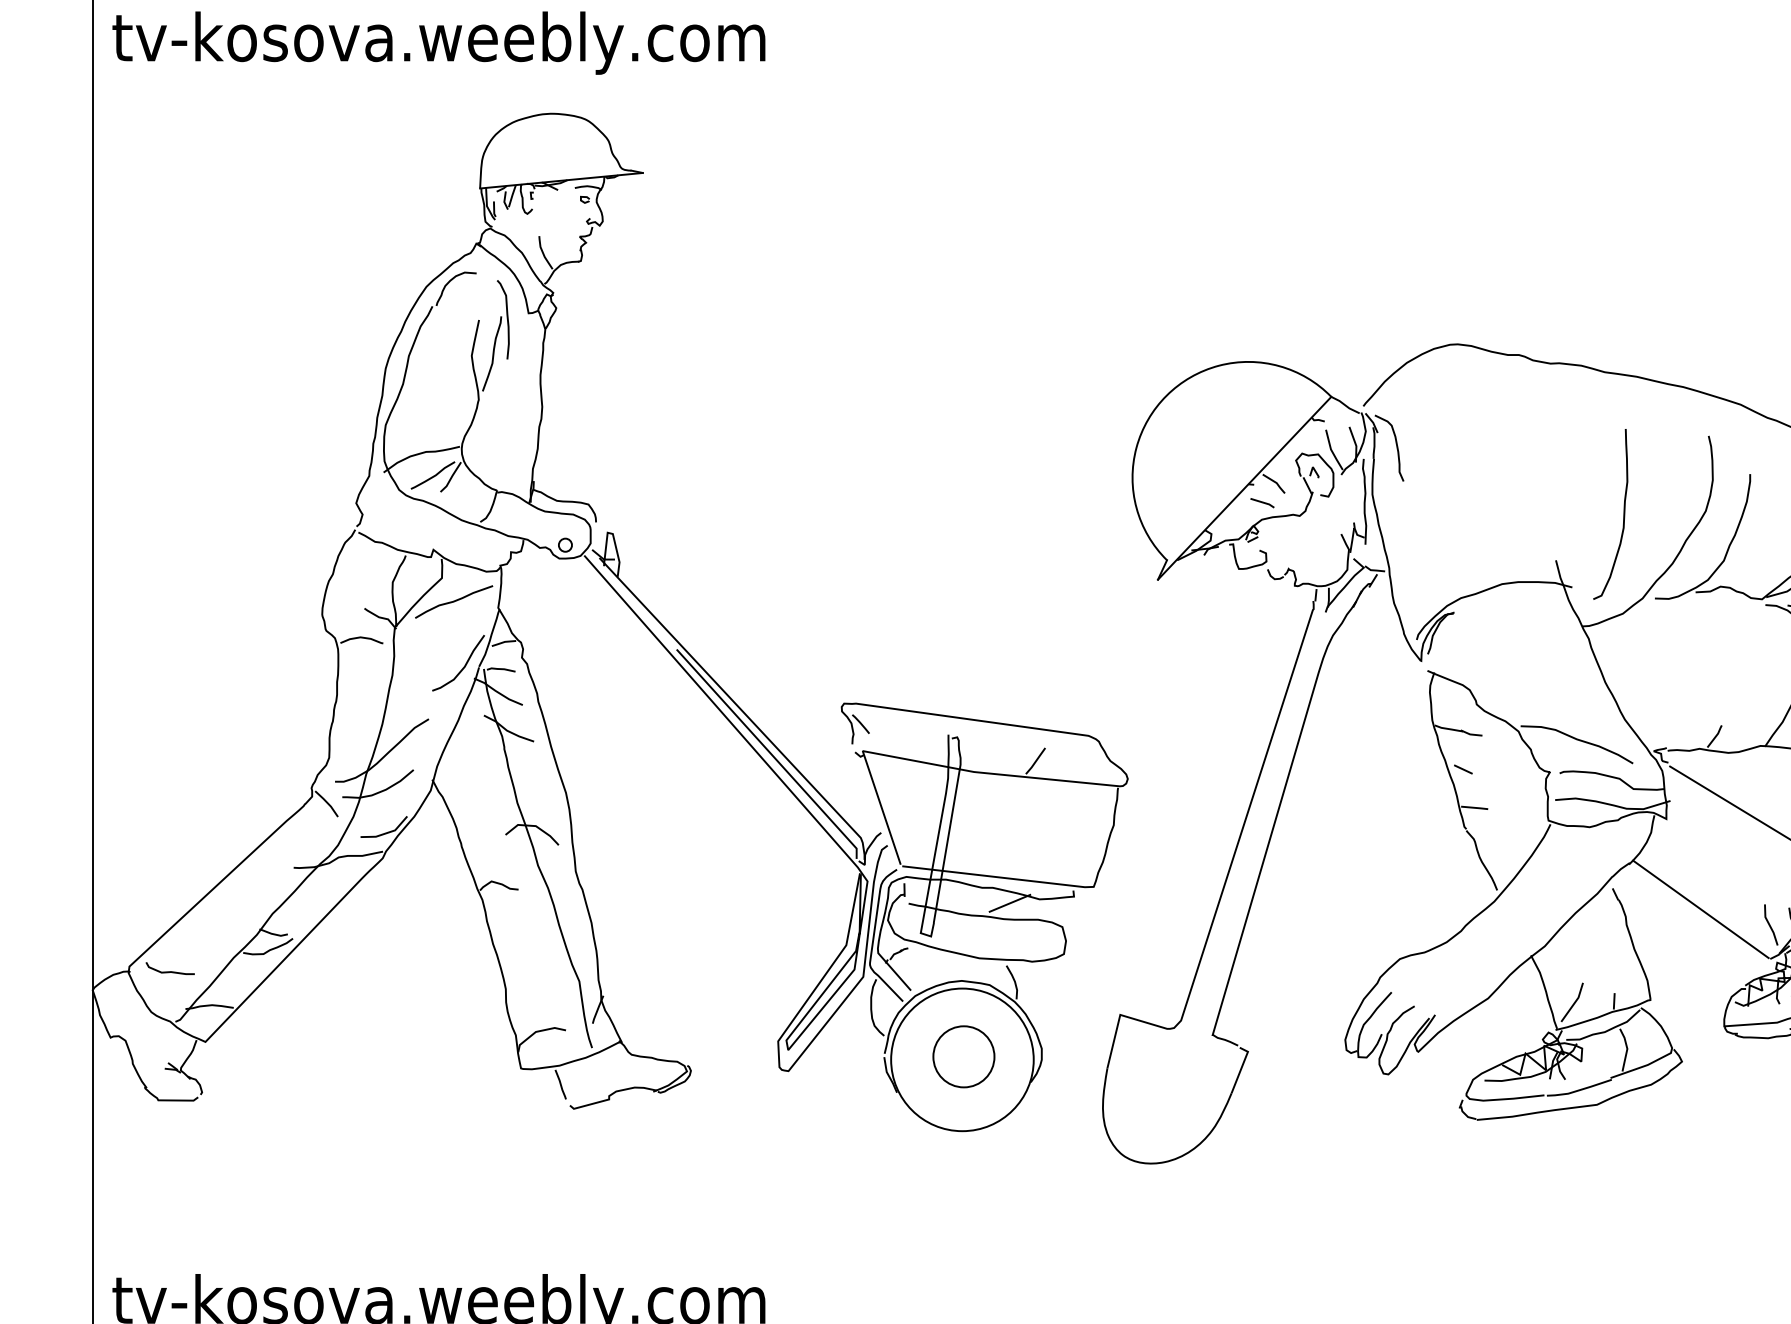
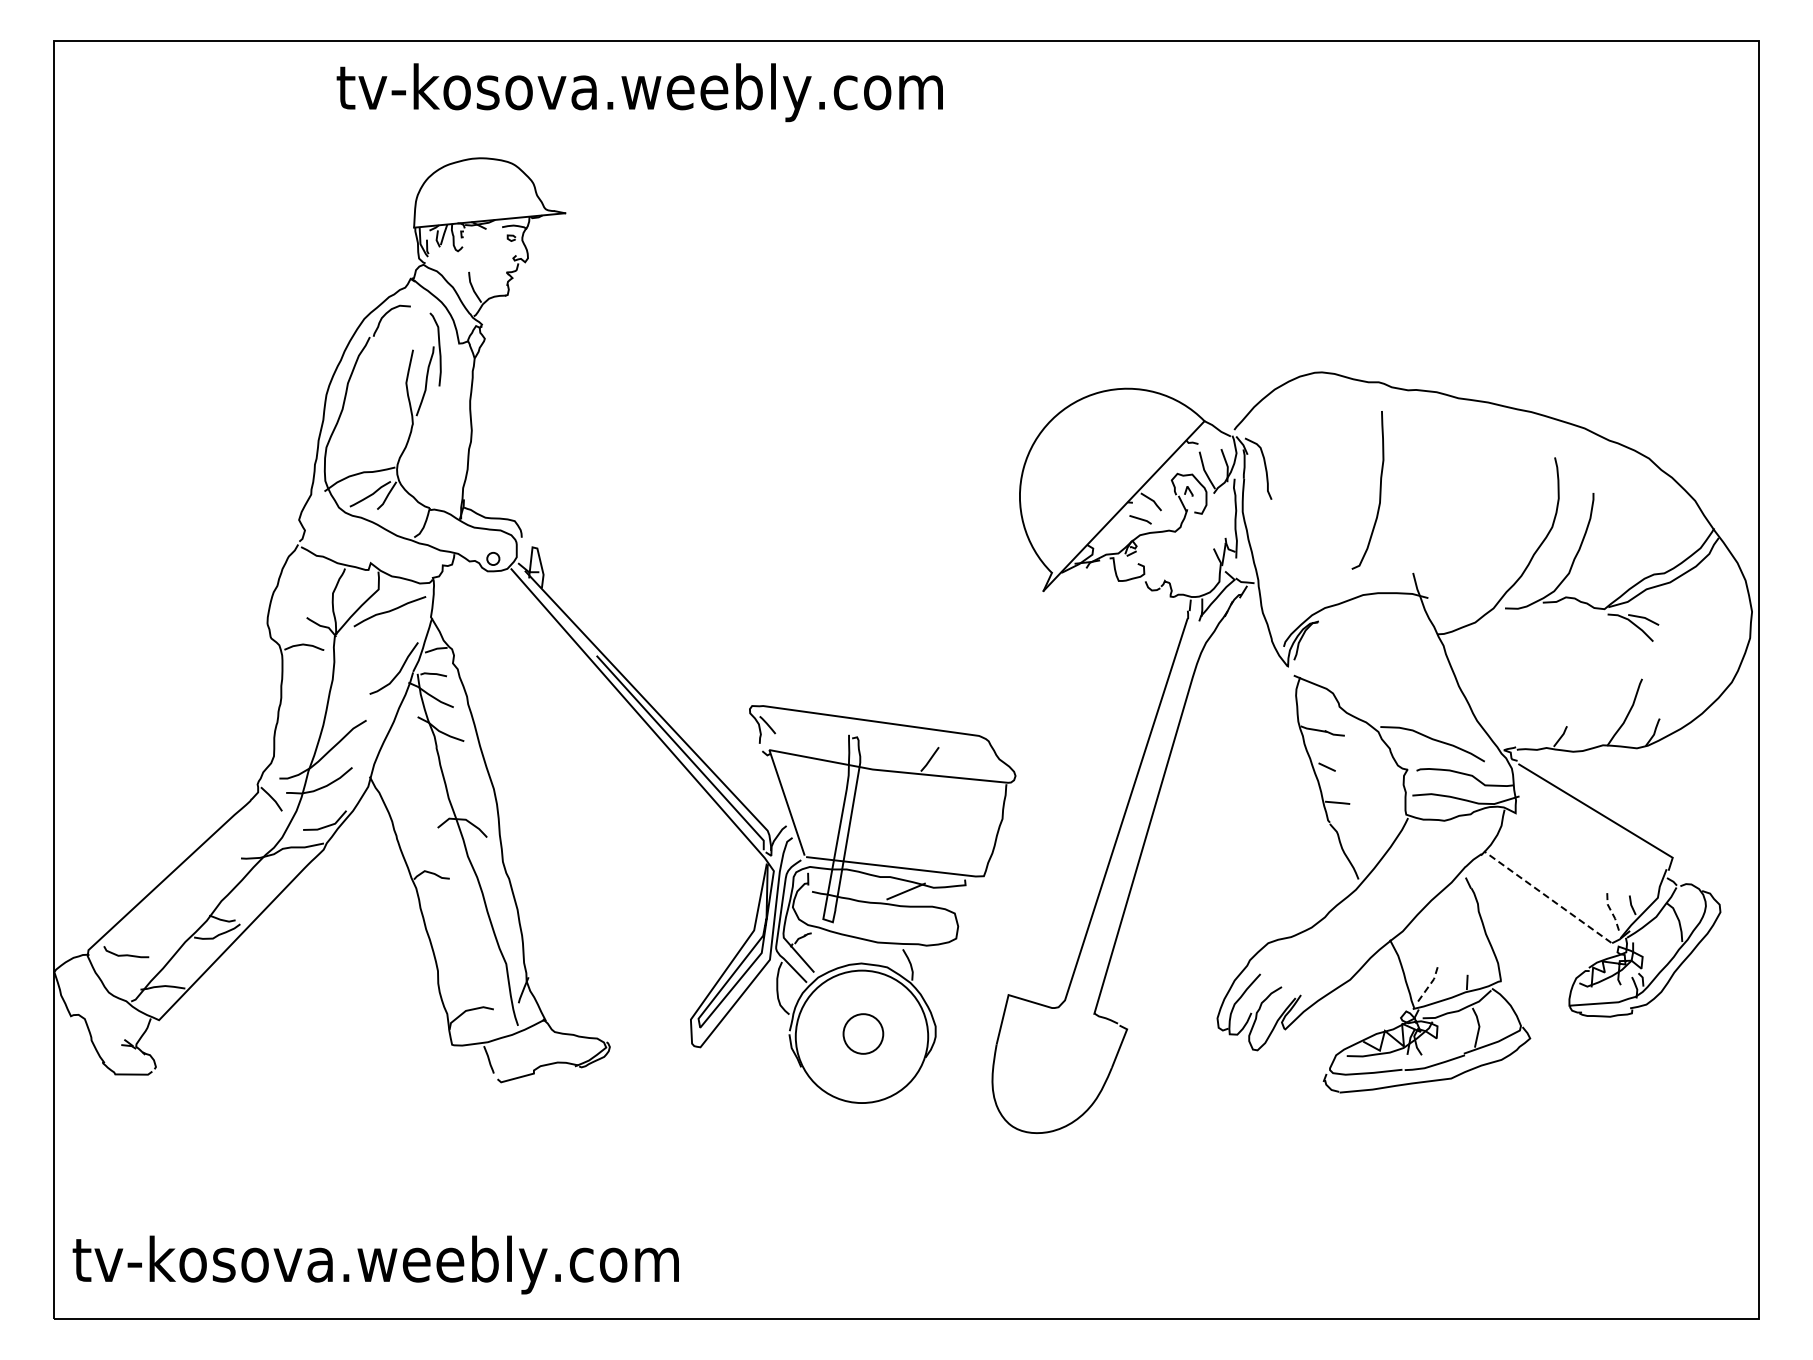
text: (438, 42) -> (639, 92), moved
curve: (1623, 514) -> (1379, 490), moved
line: (1700, 908) -> (1547, 896), solid -> dashed
line: (1769, 924) -> (1611, 911), solid -> dashed
line: (1574, 1002) -> (1430, 983), solid -> dashed
circle: (964, 1056) -> (863, 1033), size x0.7

